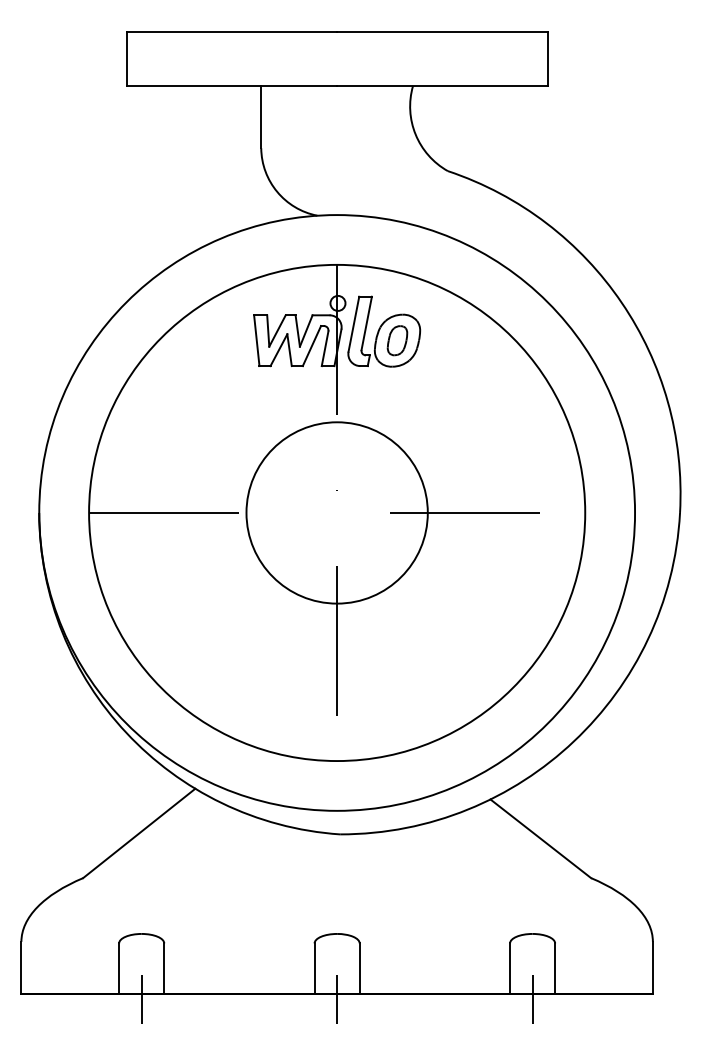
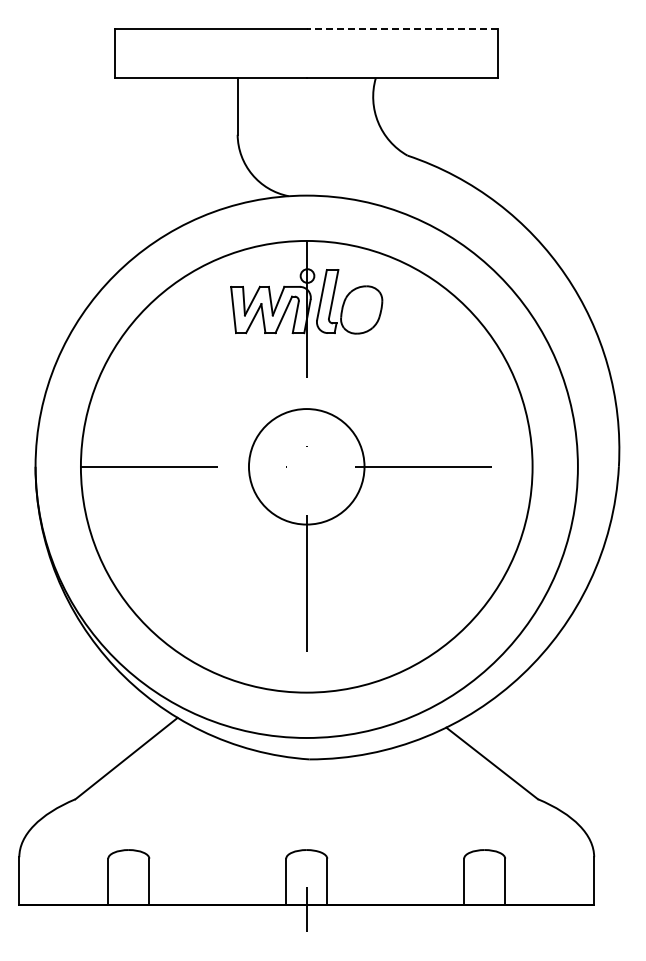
line: (442, 31) -> (402, 28), solid -> dashed
part: (397, 340) -> (361, 309), removed
circle: (336, 512) -> (306, 466), size x0.7
line: (141, 999) -> (128, 909), removed
line: (532, 999) -> (484, 909), removed

